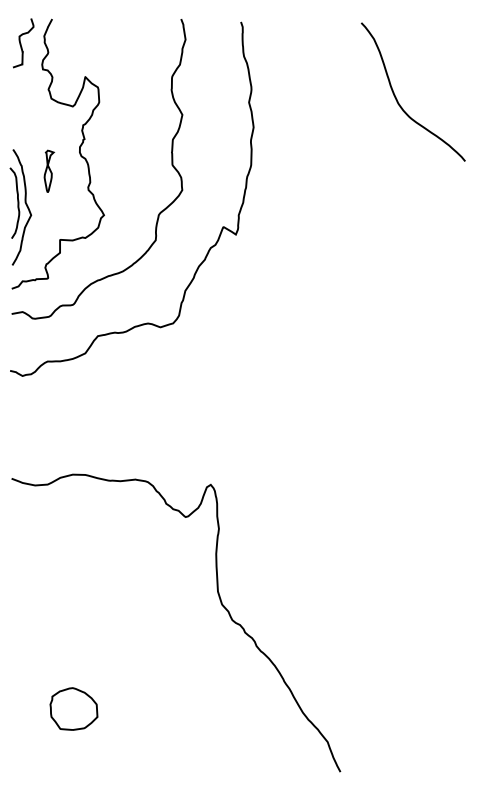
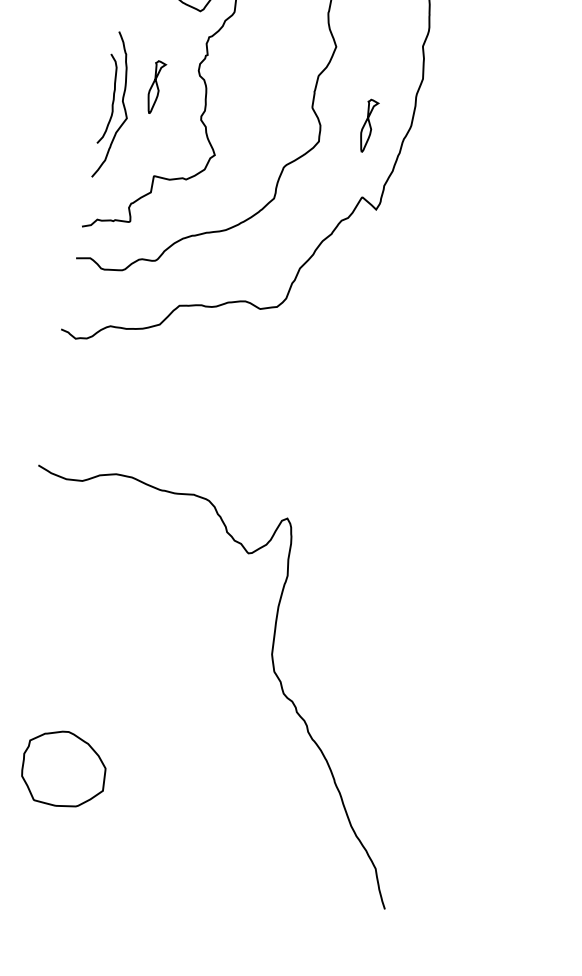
part: (218, 170) -> (368, 125), added
part: (20, 207) -> (115, 106), moved
part: (73, 708) -> (63, 768), size x1.4

